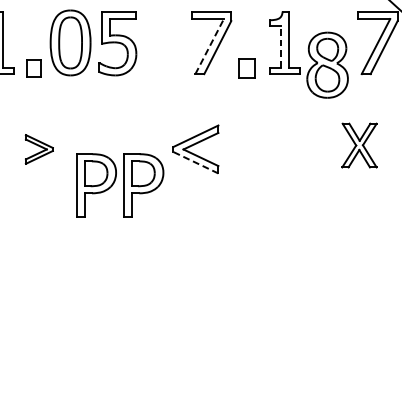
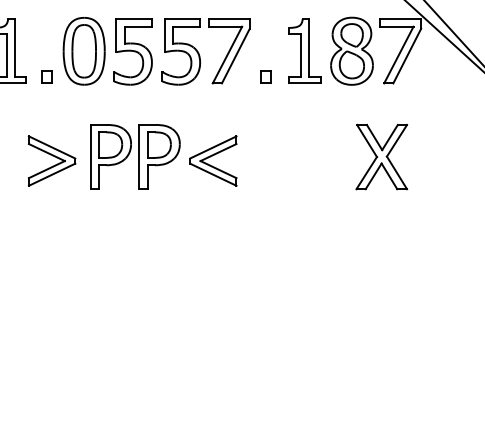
part: (164, 43) -> (180, 51), added
line: (209, 47) -> (227, 55), dashed -> solid
line: (281, 47) -> (301, 55), dashed -> solid
part: (327, 64) -> (351, 50), moved
part: (34, 67) -> (46, 76), size x0.71
part: (246, 67) -> (265, 76), size x0.62
part: (359, 145) -> (381, 156), size x1.43
part: (38, 148) -> (51, 160), size x1.67
line: (196, 162) -> (213, 174), dashed -> solid
part: (120, 184) -> (135, 156), moved

